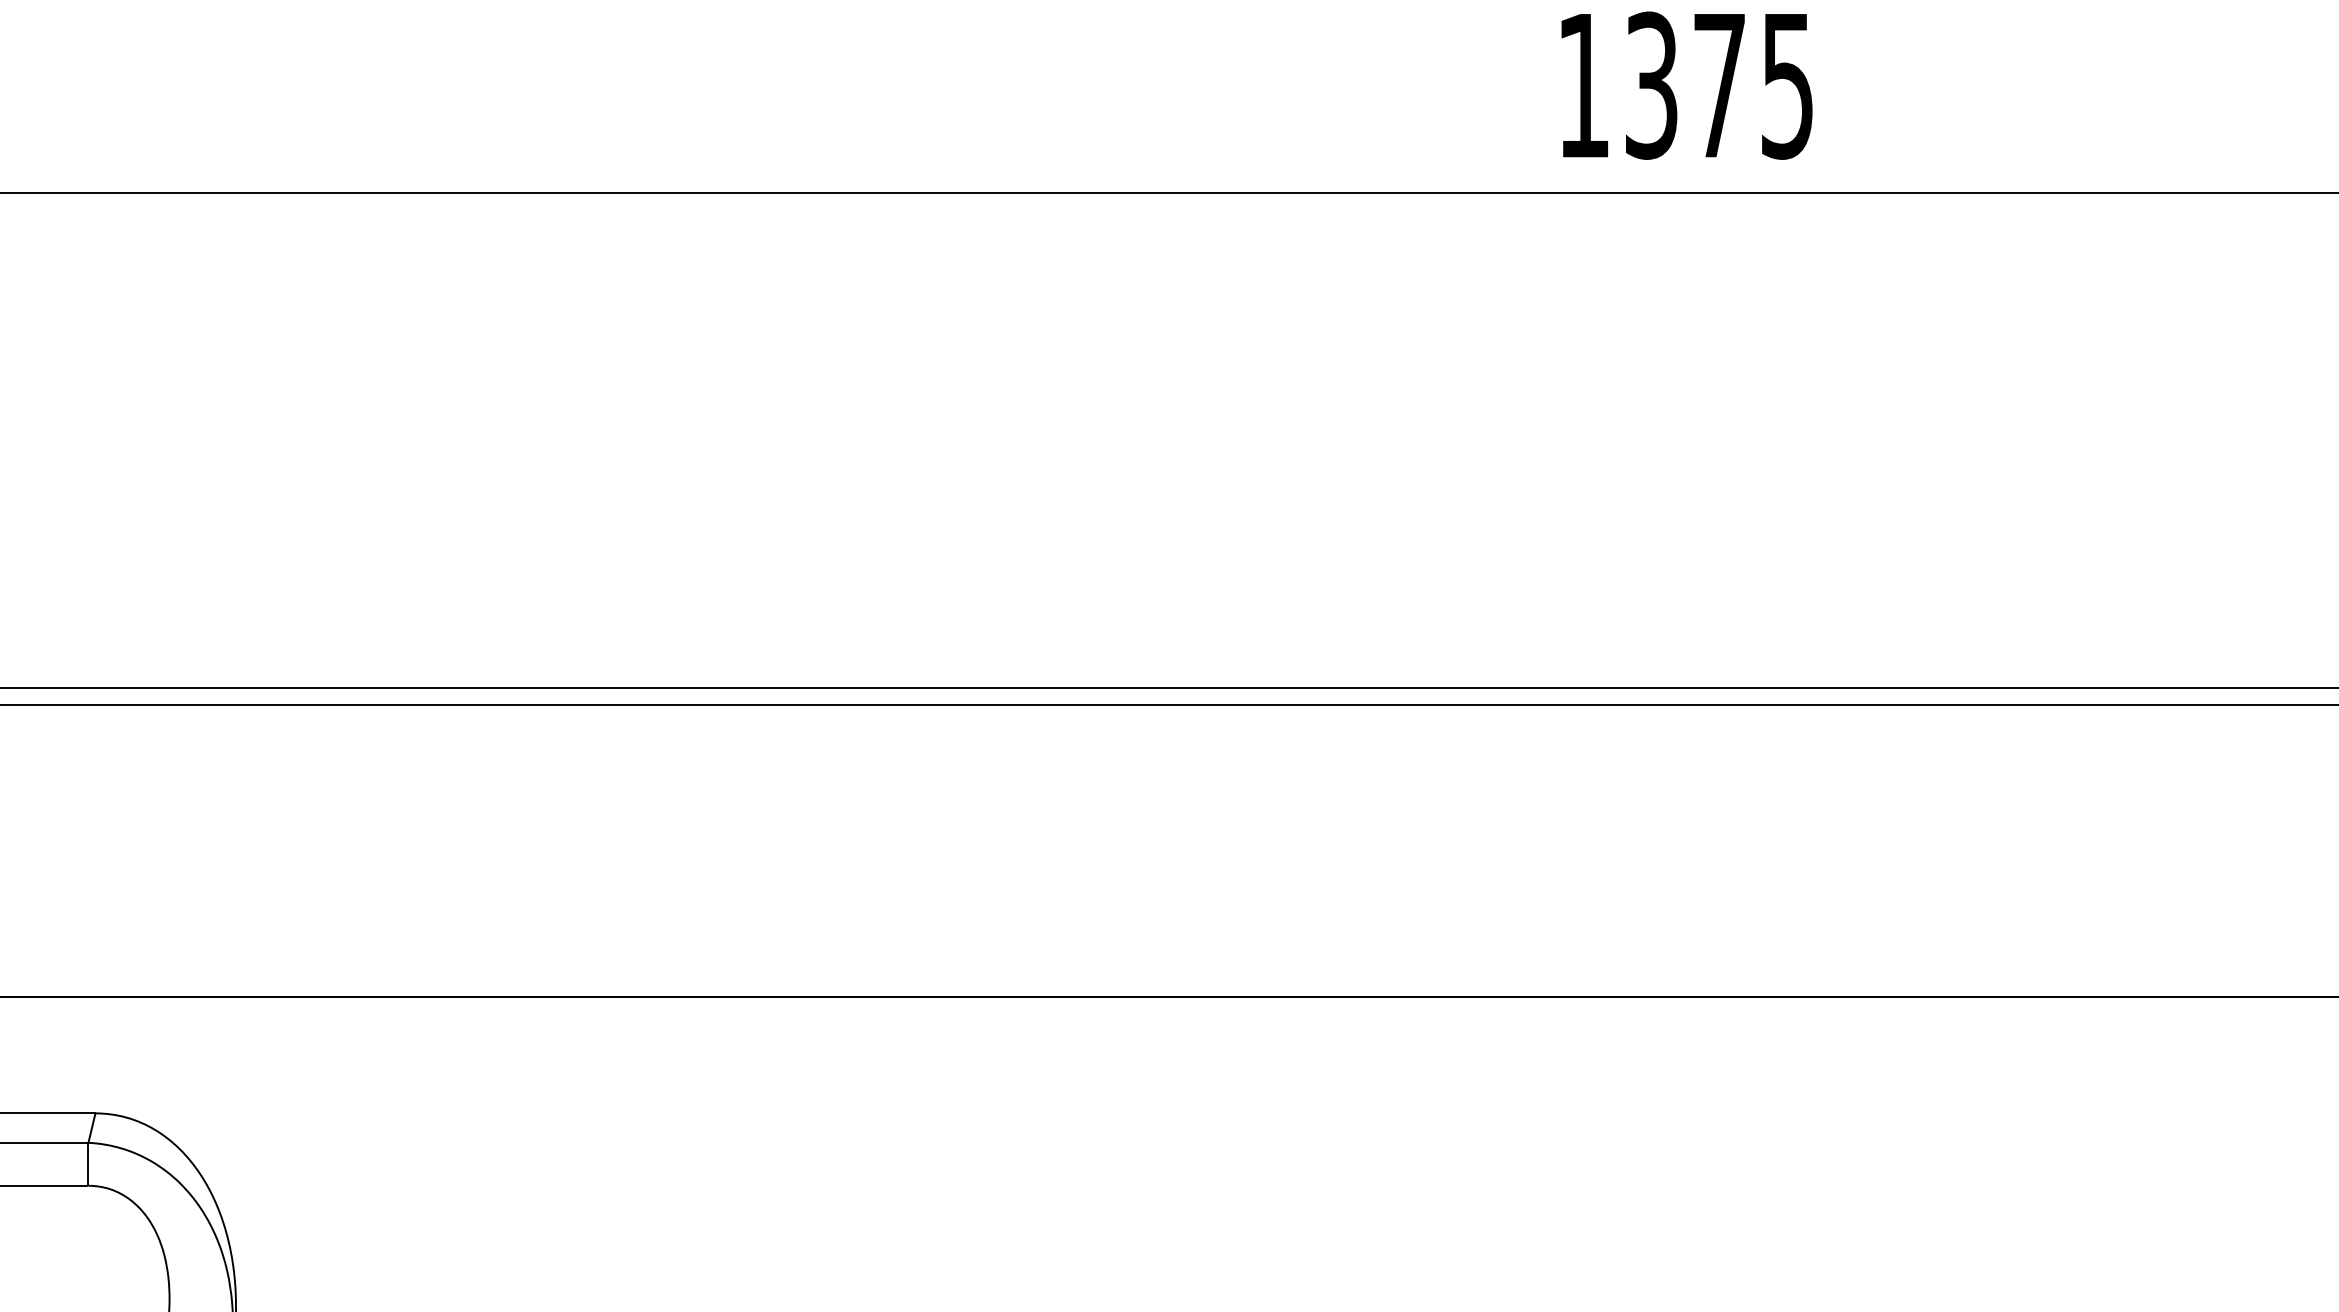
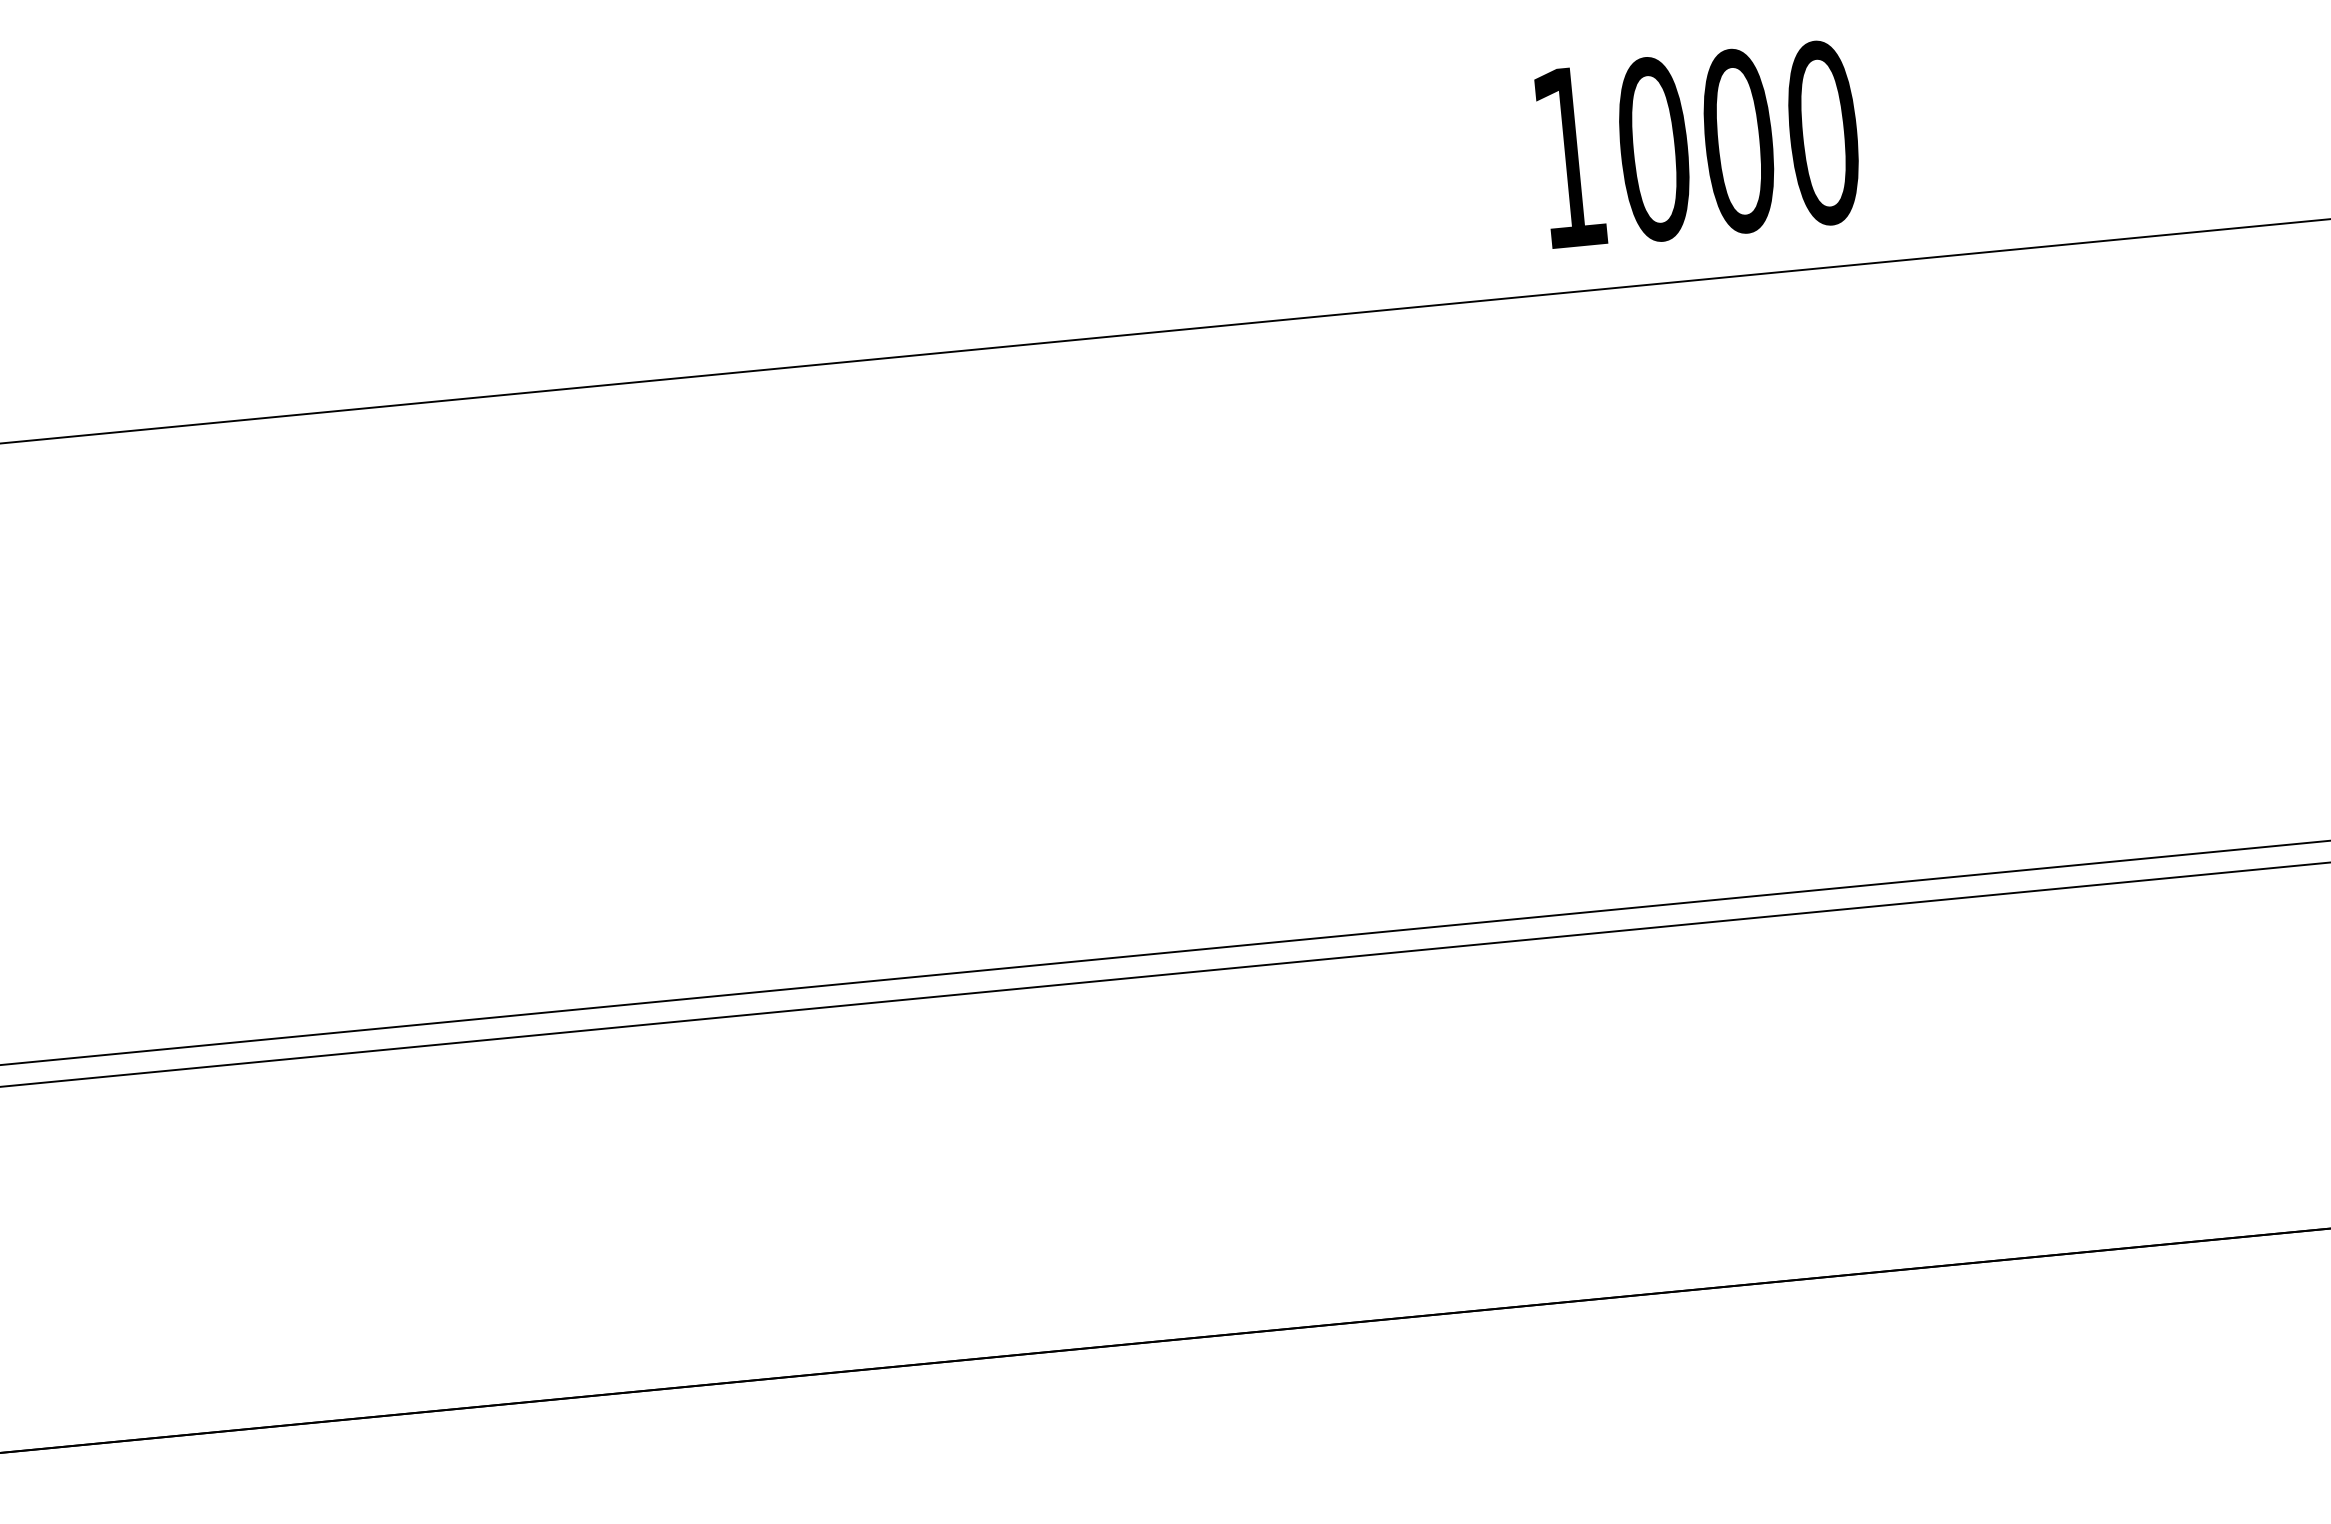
text: (1719, 85) -> (1738, 141), 1375 -> 1000

